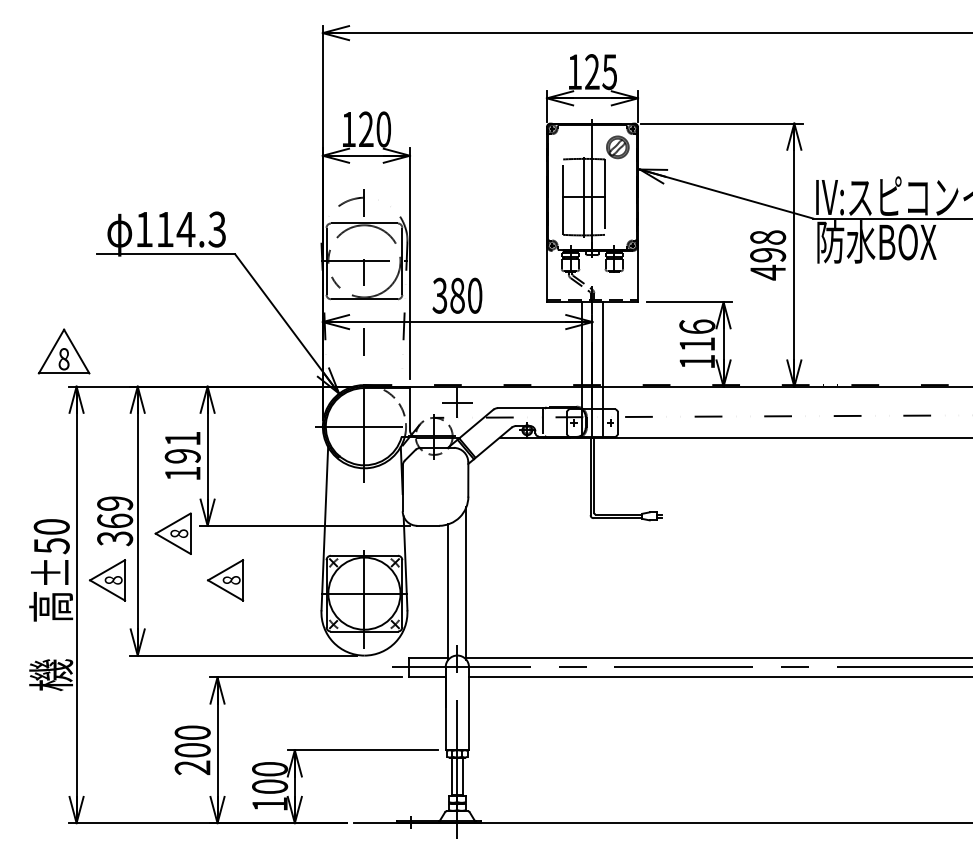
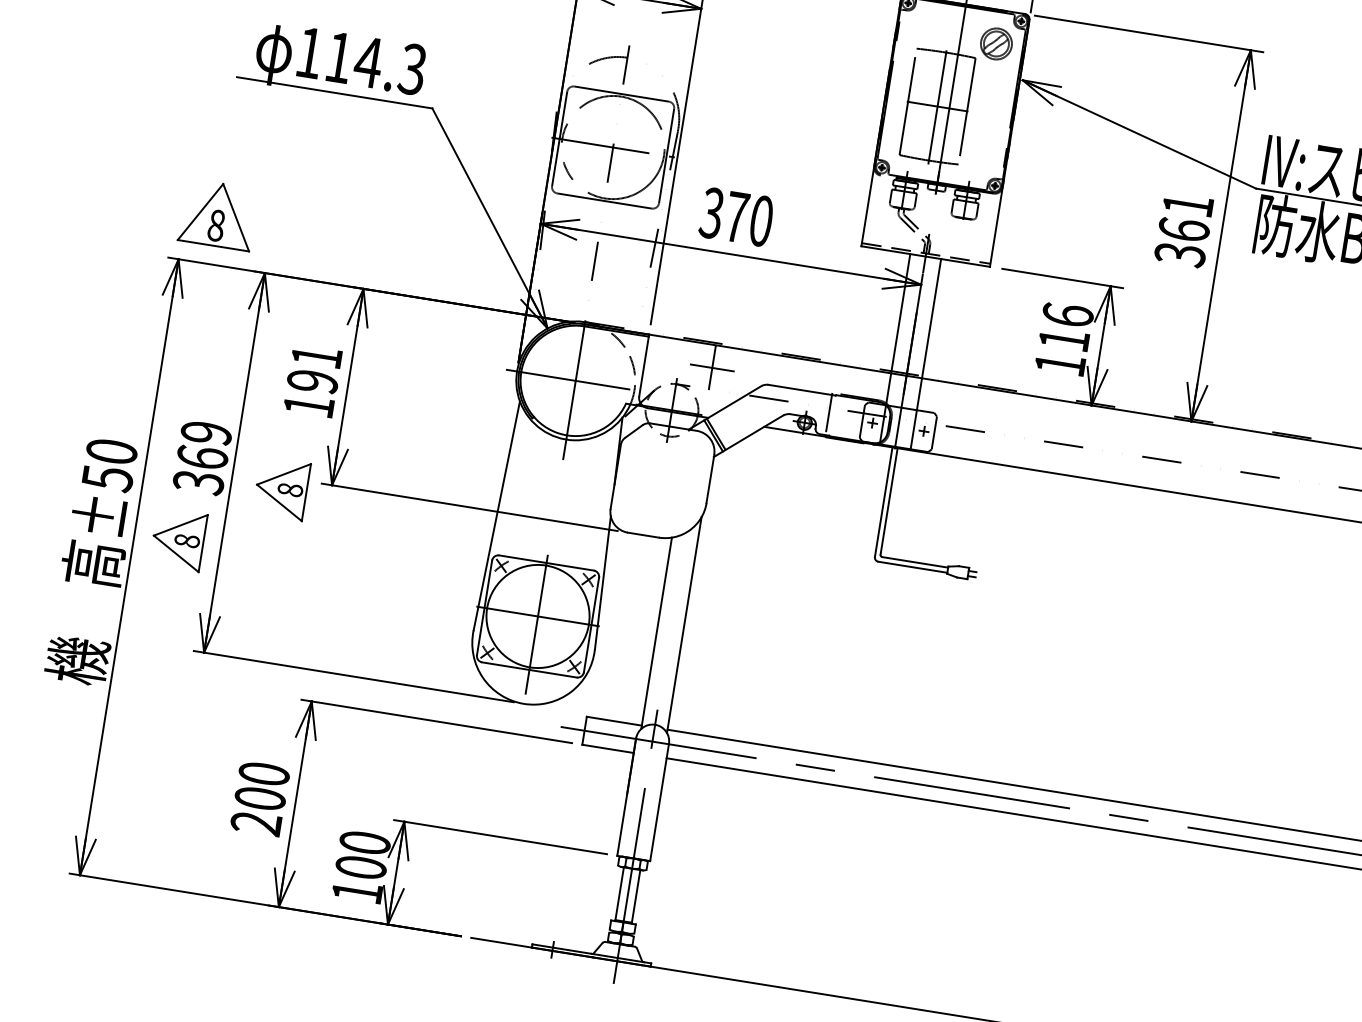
text: (768, 255) -> (1184, 230), 498 -> 361
text: (457, 295) -> (736, 216), 380 -> 370
part: (63, 351) -> (217, 214), moved
part: (225, 580) -> (344, 566), removed

